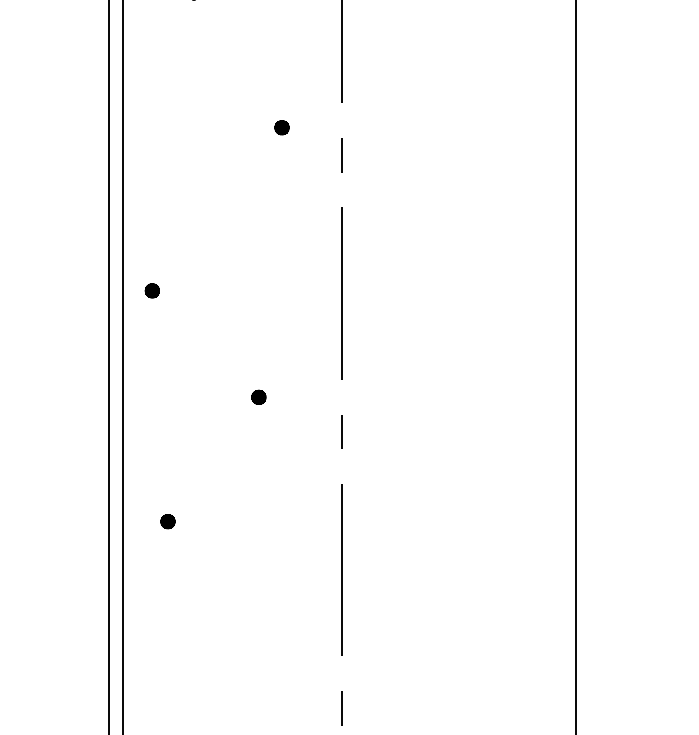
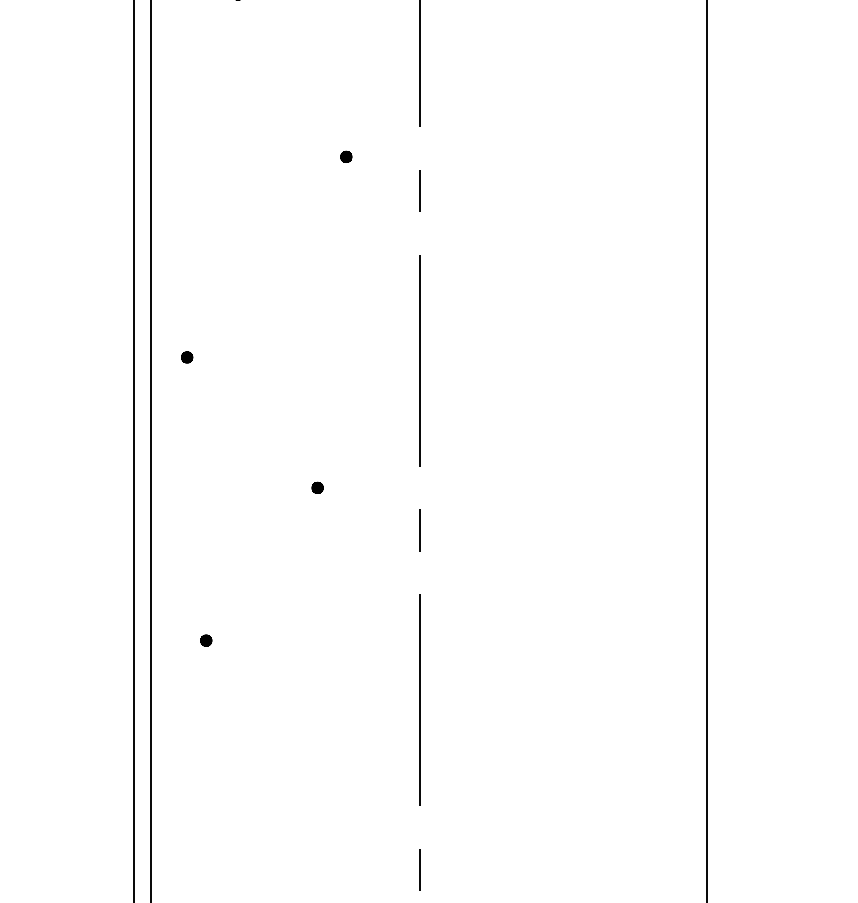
part: (282, 127) -> (346, 156), size x0.62
part: (152, 290) -> (187, 357), size x0.62
part: (258, 396) -> (317, 487), size x0.62
part: (168, 521) -> (206, 640), size x0.62

